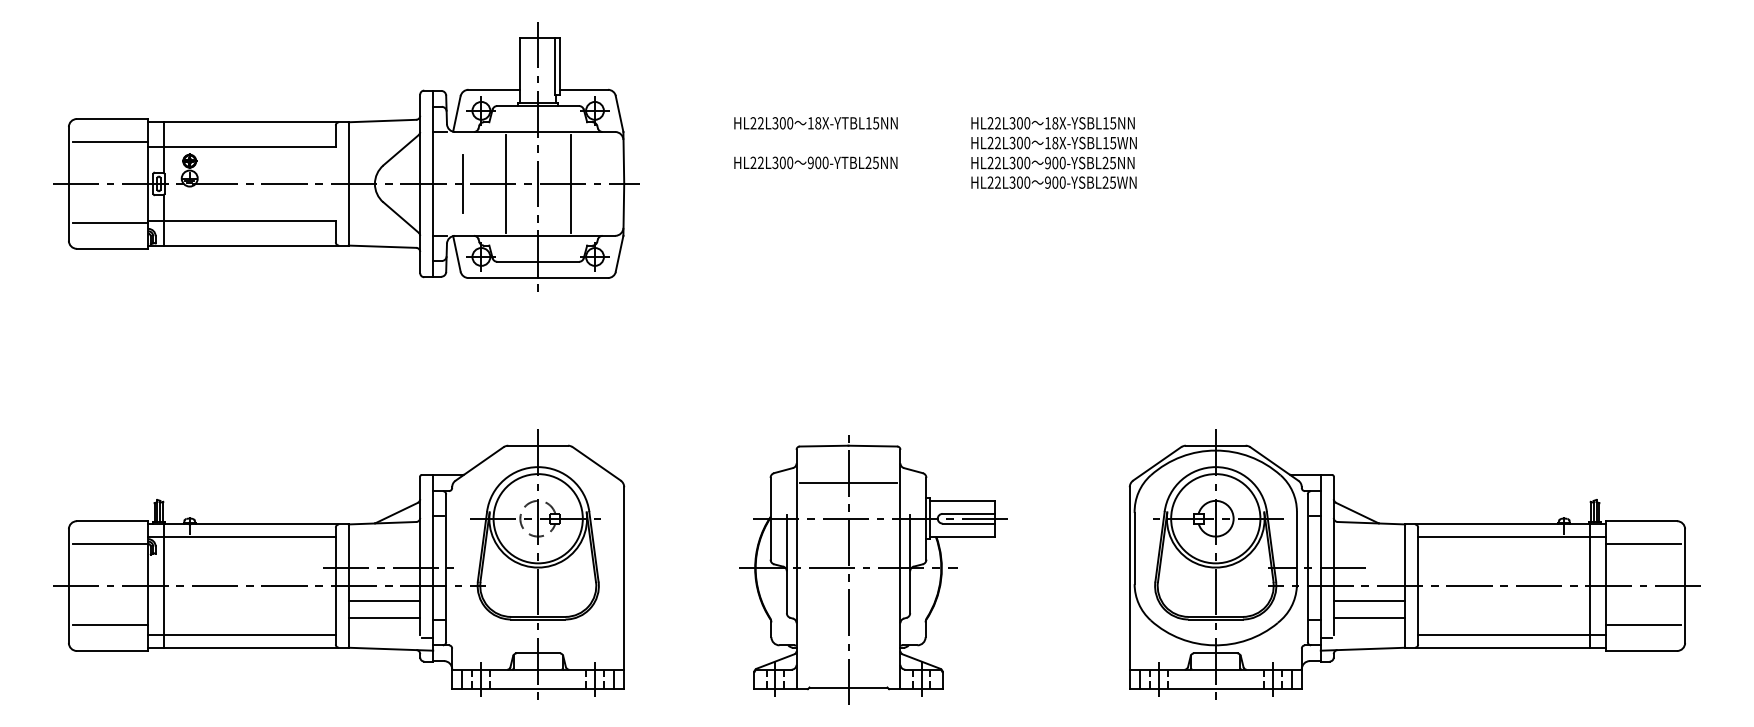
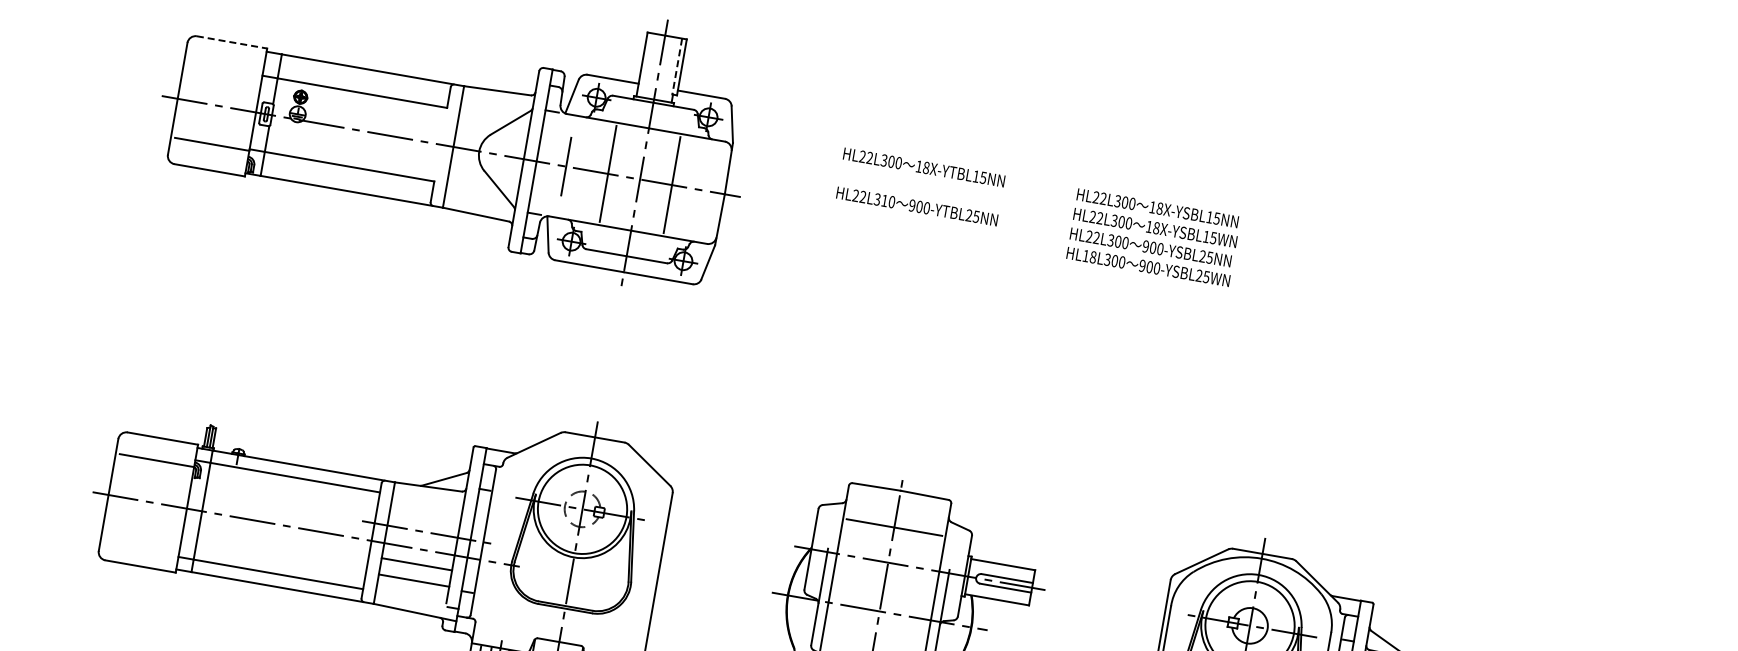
line: (555, 66) -> (677, 66), solid -> dashed
line: (112, 119) -> (231, 42), solid -> dashed
line: (110, 141) -> (226, 64), removed
text: (782, 162) -> (884, 200), HL22L300 -> HL22L310
text: (993, 182) -> (1088, 256), HL22L300 -> HL18L300
line: (110, 625) -> (142, 540), removed

